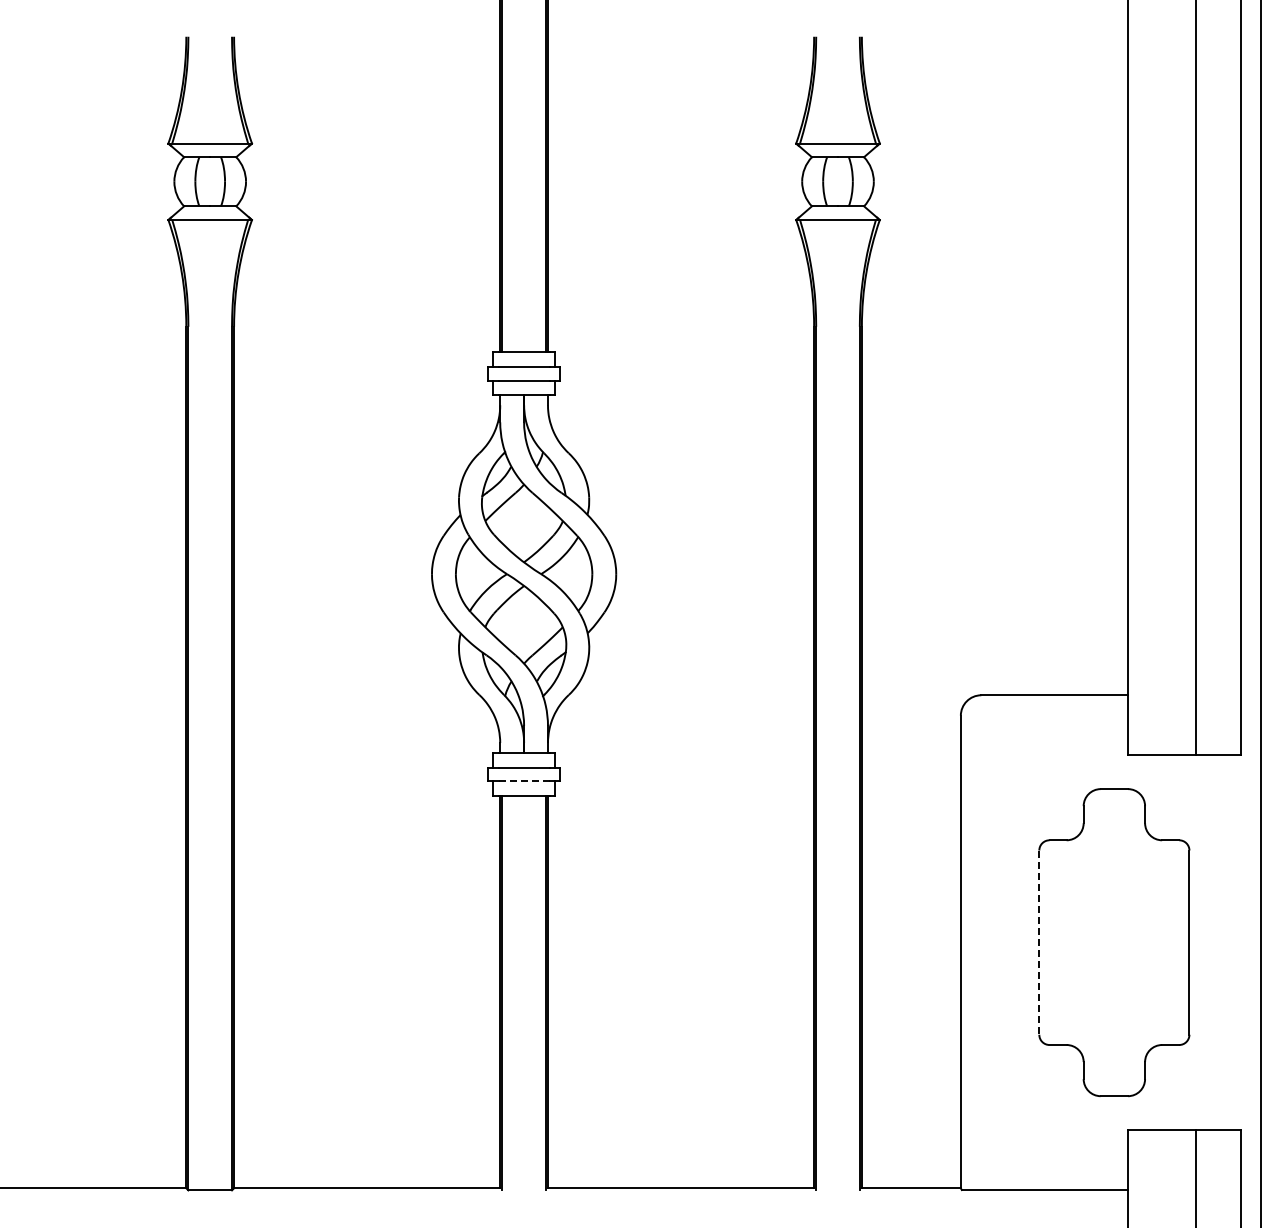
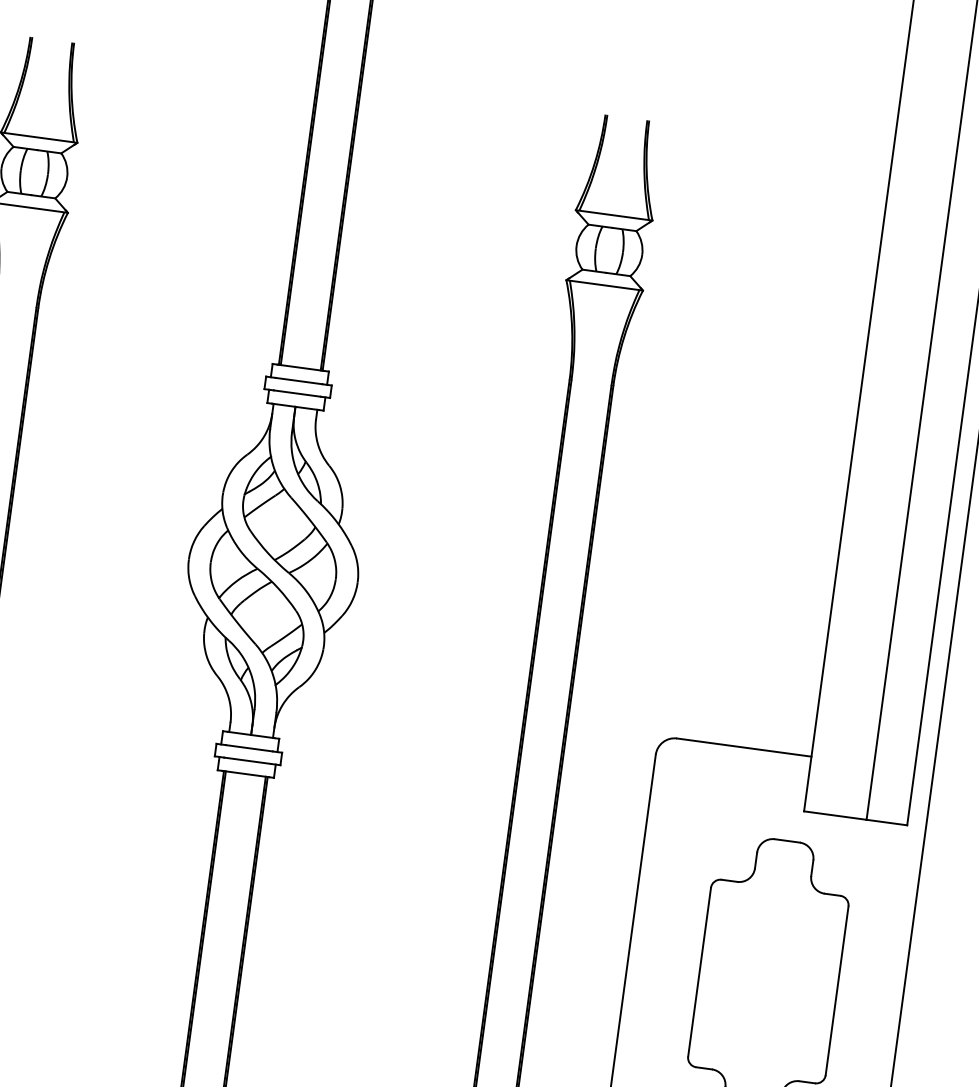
line: (524, 781) -> (247, 760), dashed -> solid
line: (1039, 943) -> (699, 973), dashed -> solid

